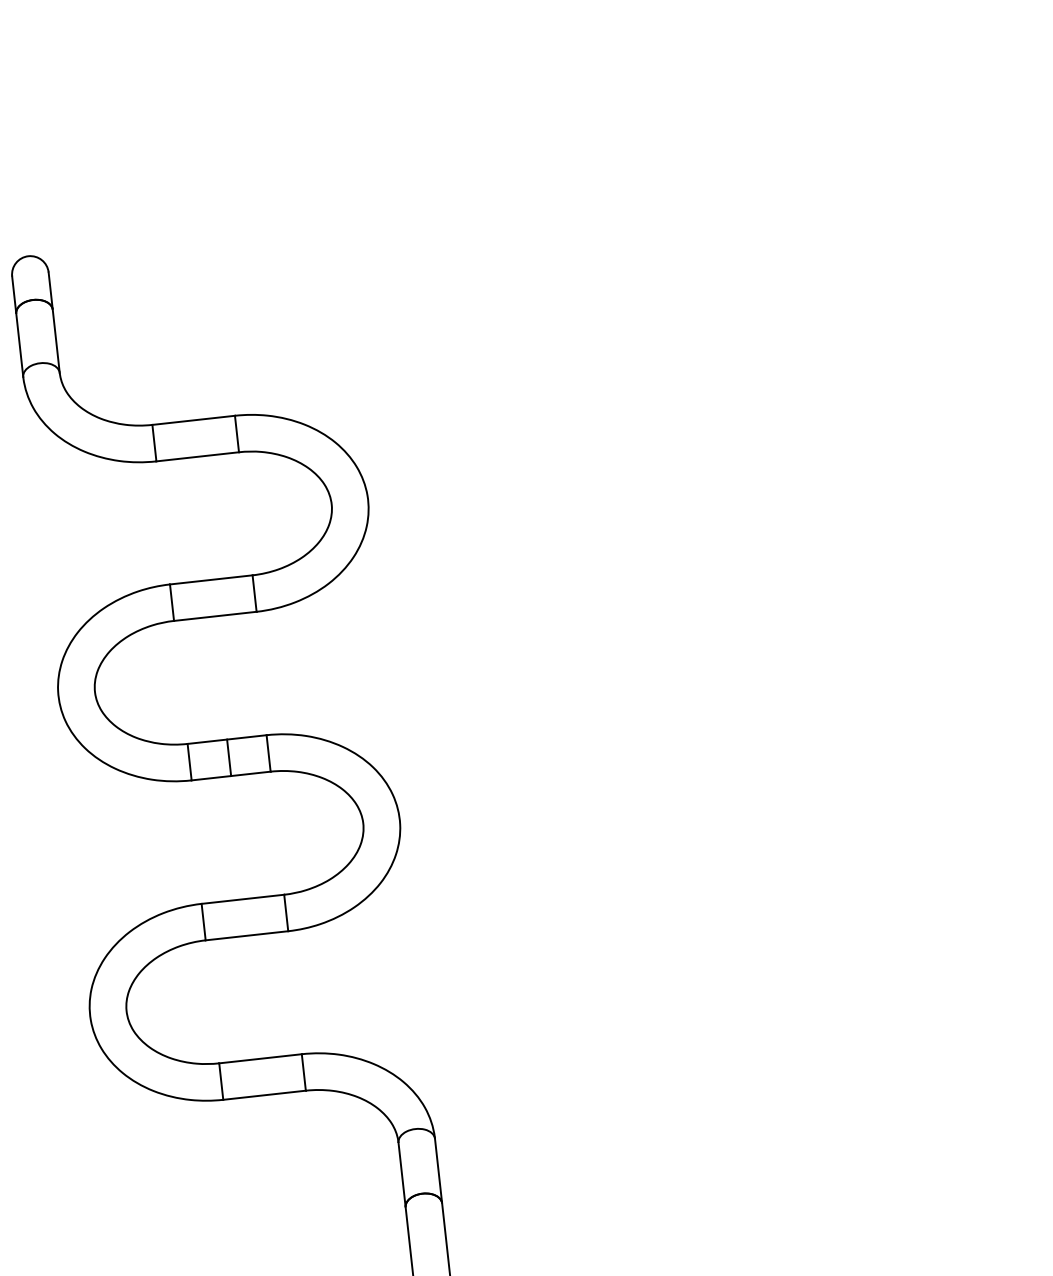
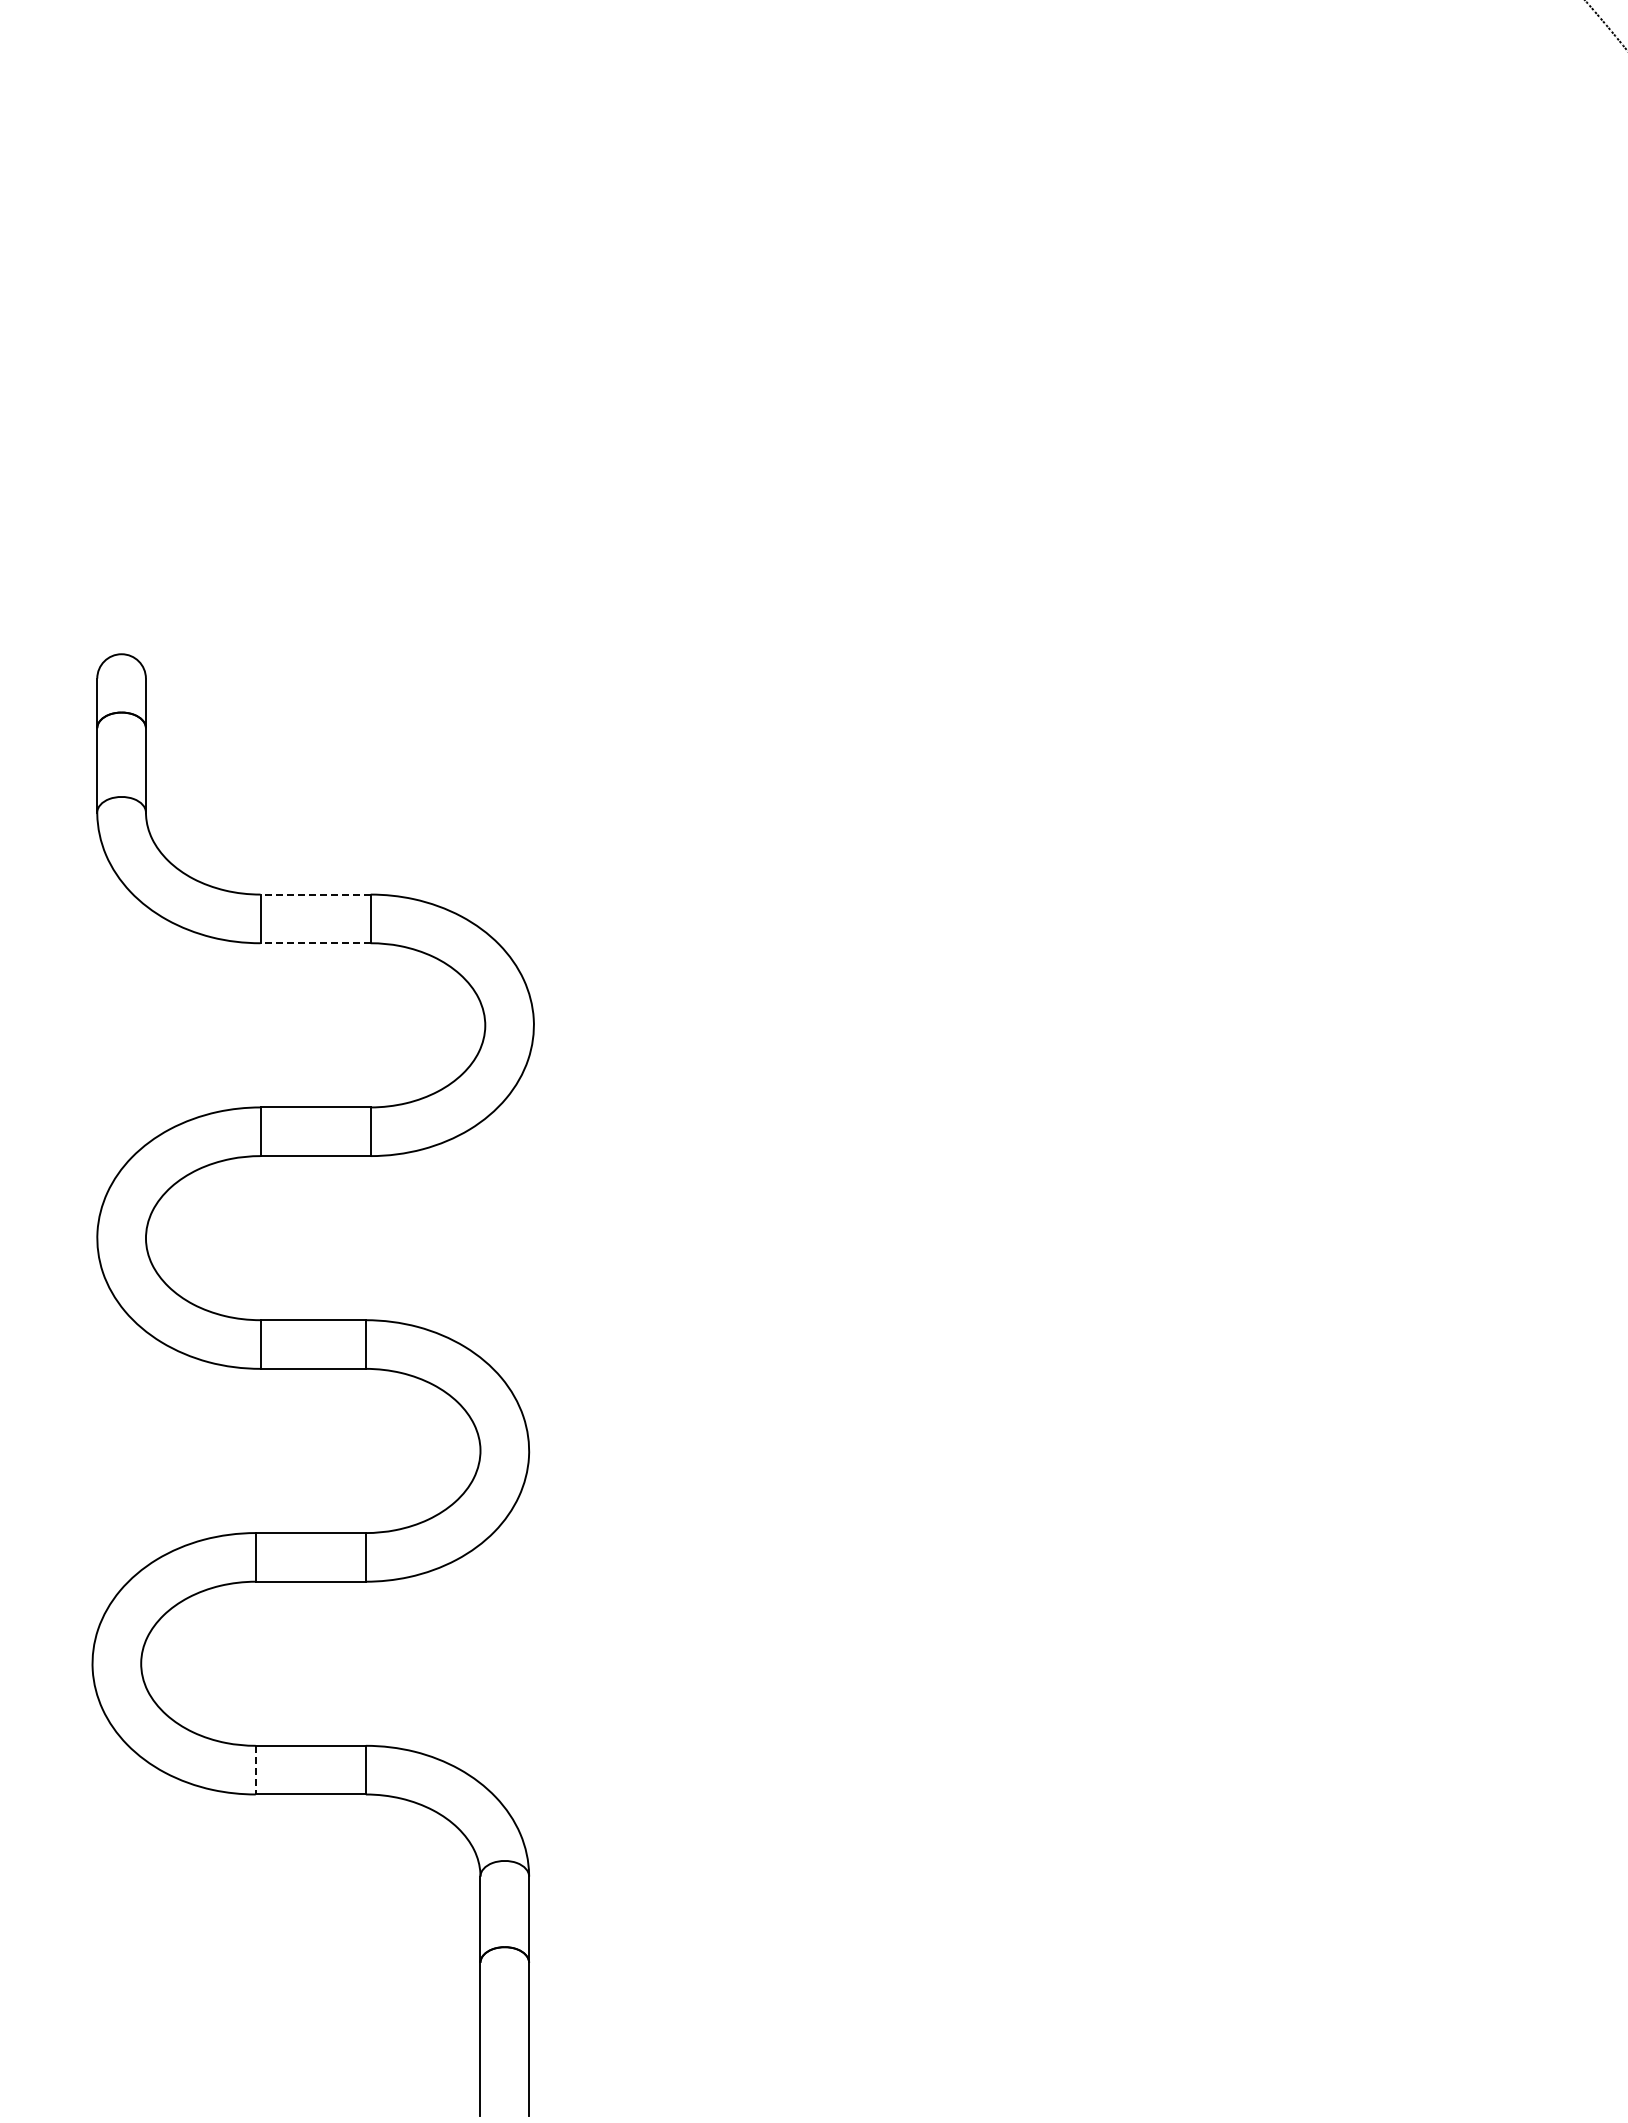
line: (193, 420) -> (315, 894), solid -> dashed
line: (197, 457) -> (315, 943), solid -> dashed
line: (229, 757) -> (313, 1344), removed
line: (221, 1081) -> (255, 1770), solid -> dashed

